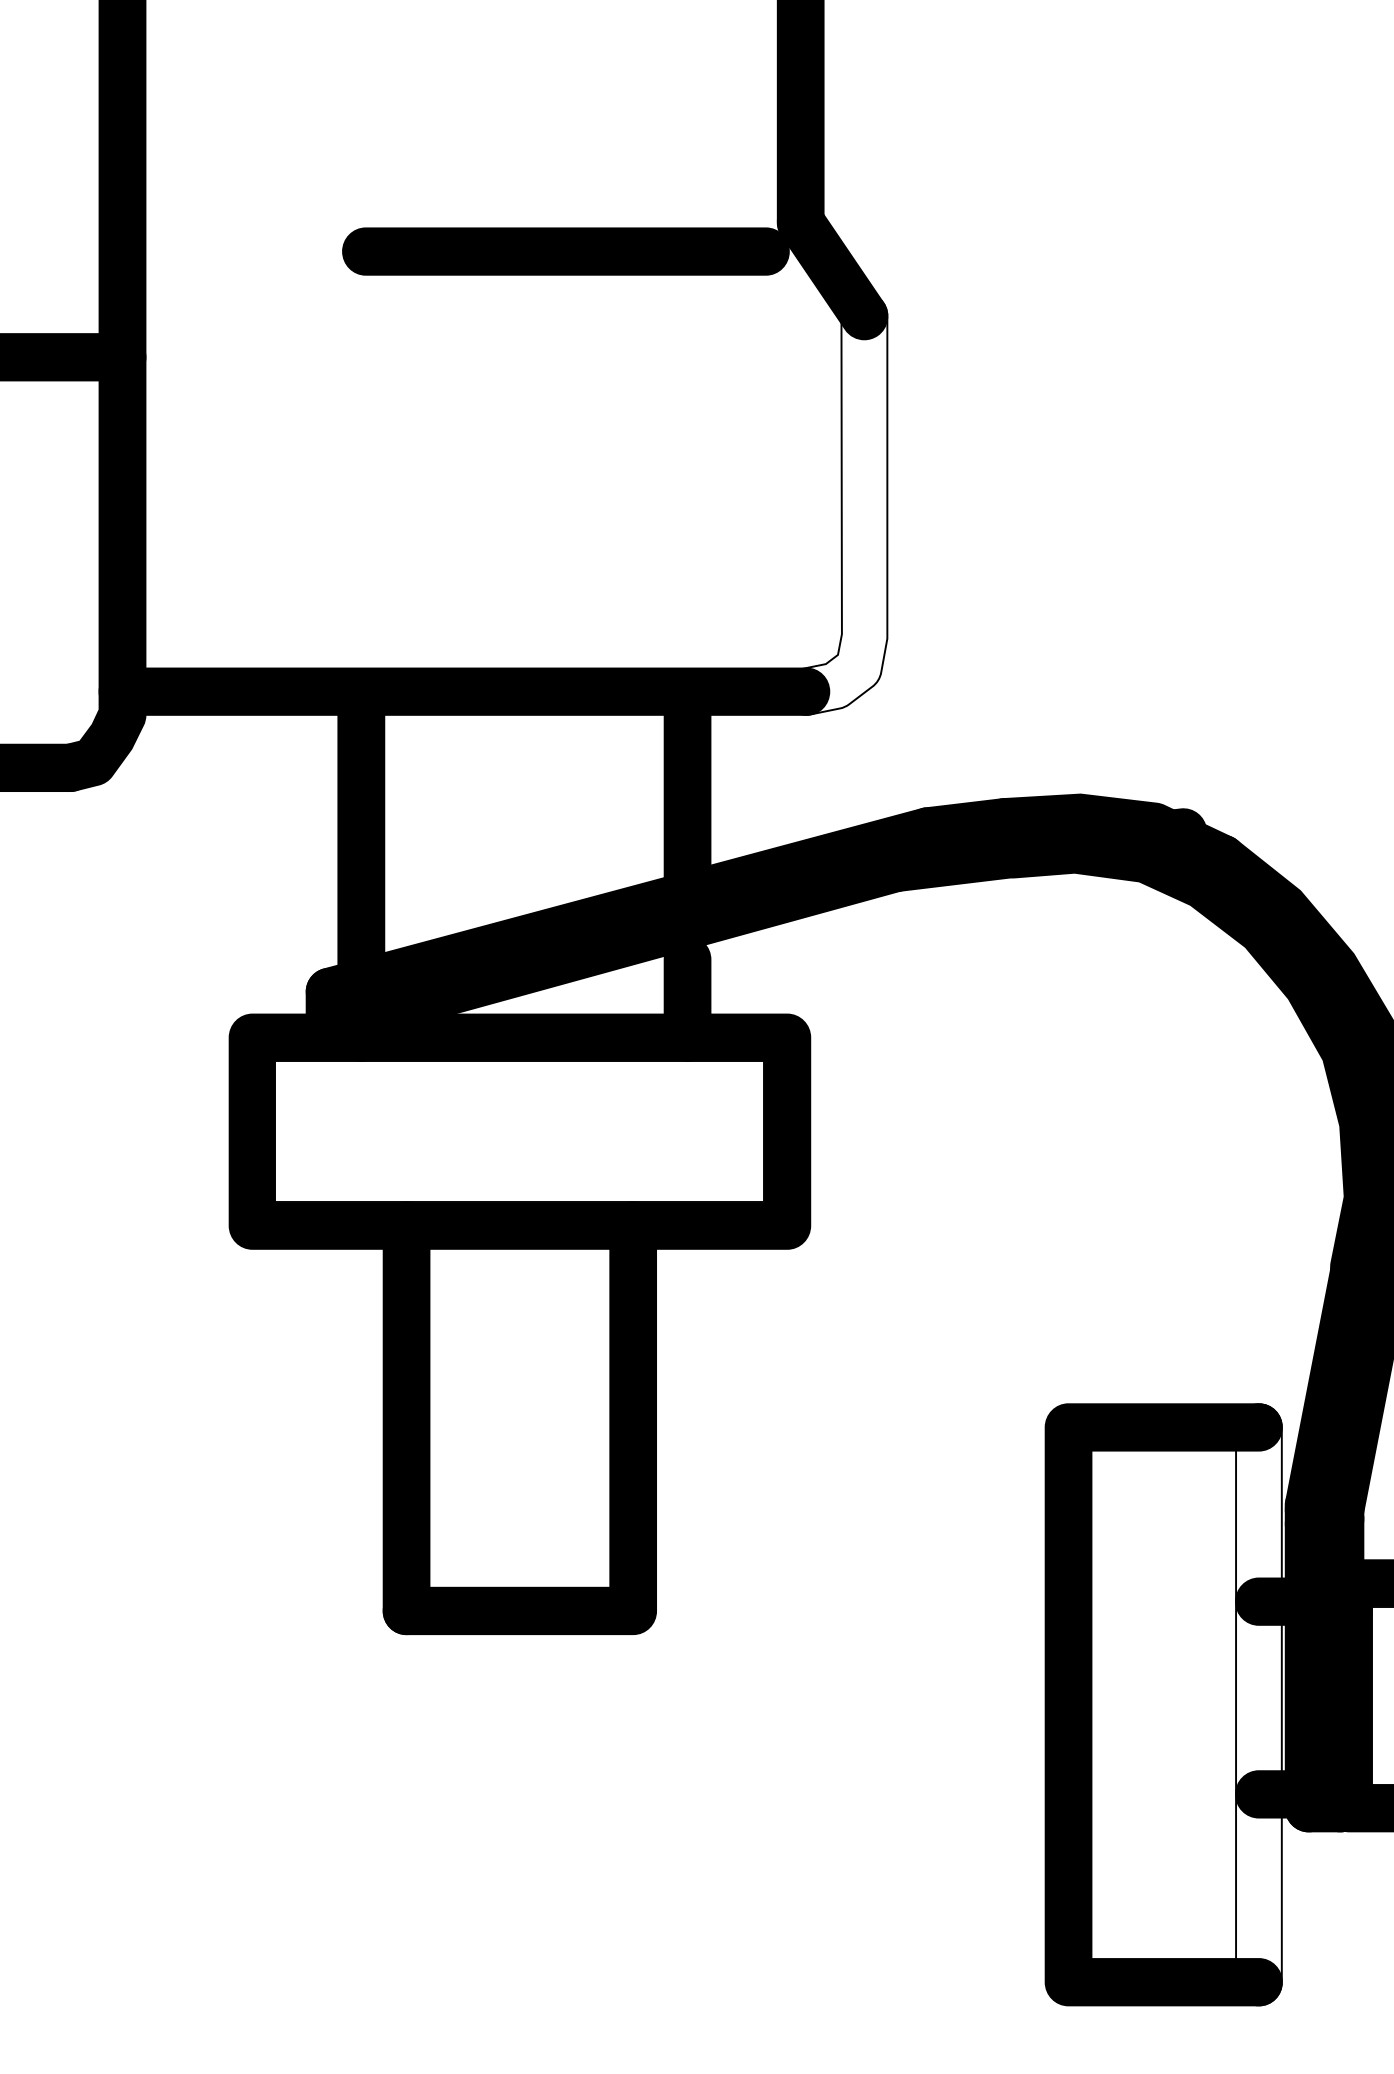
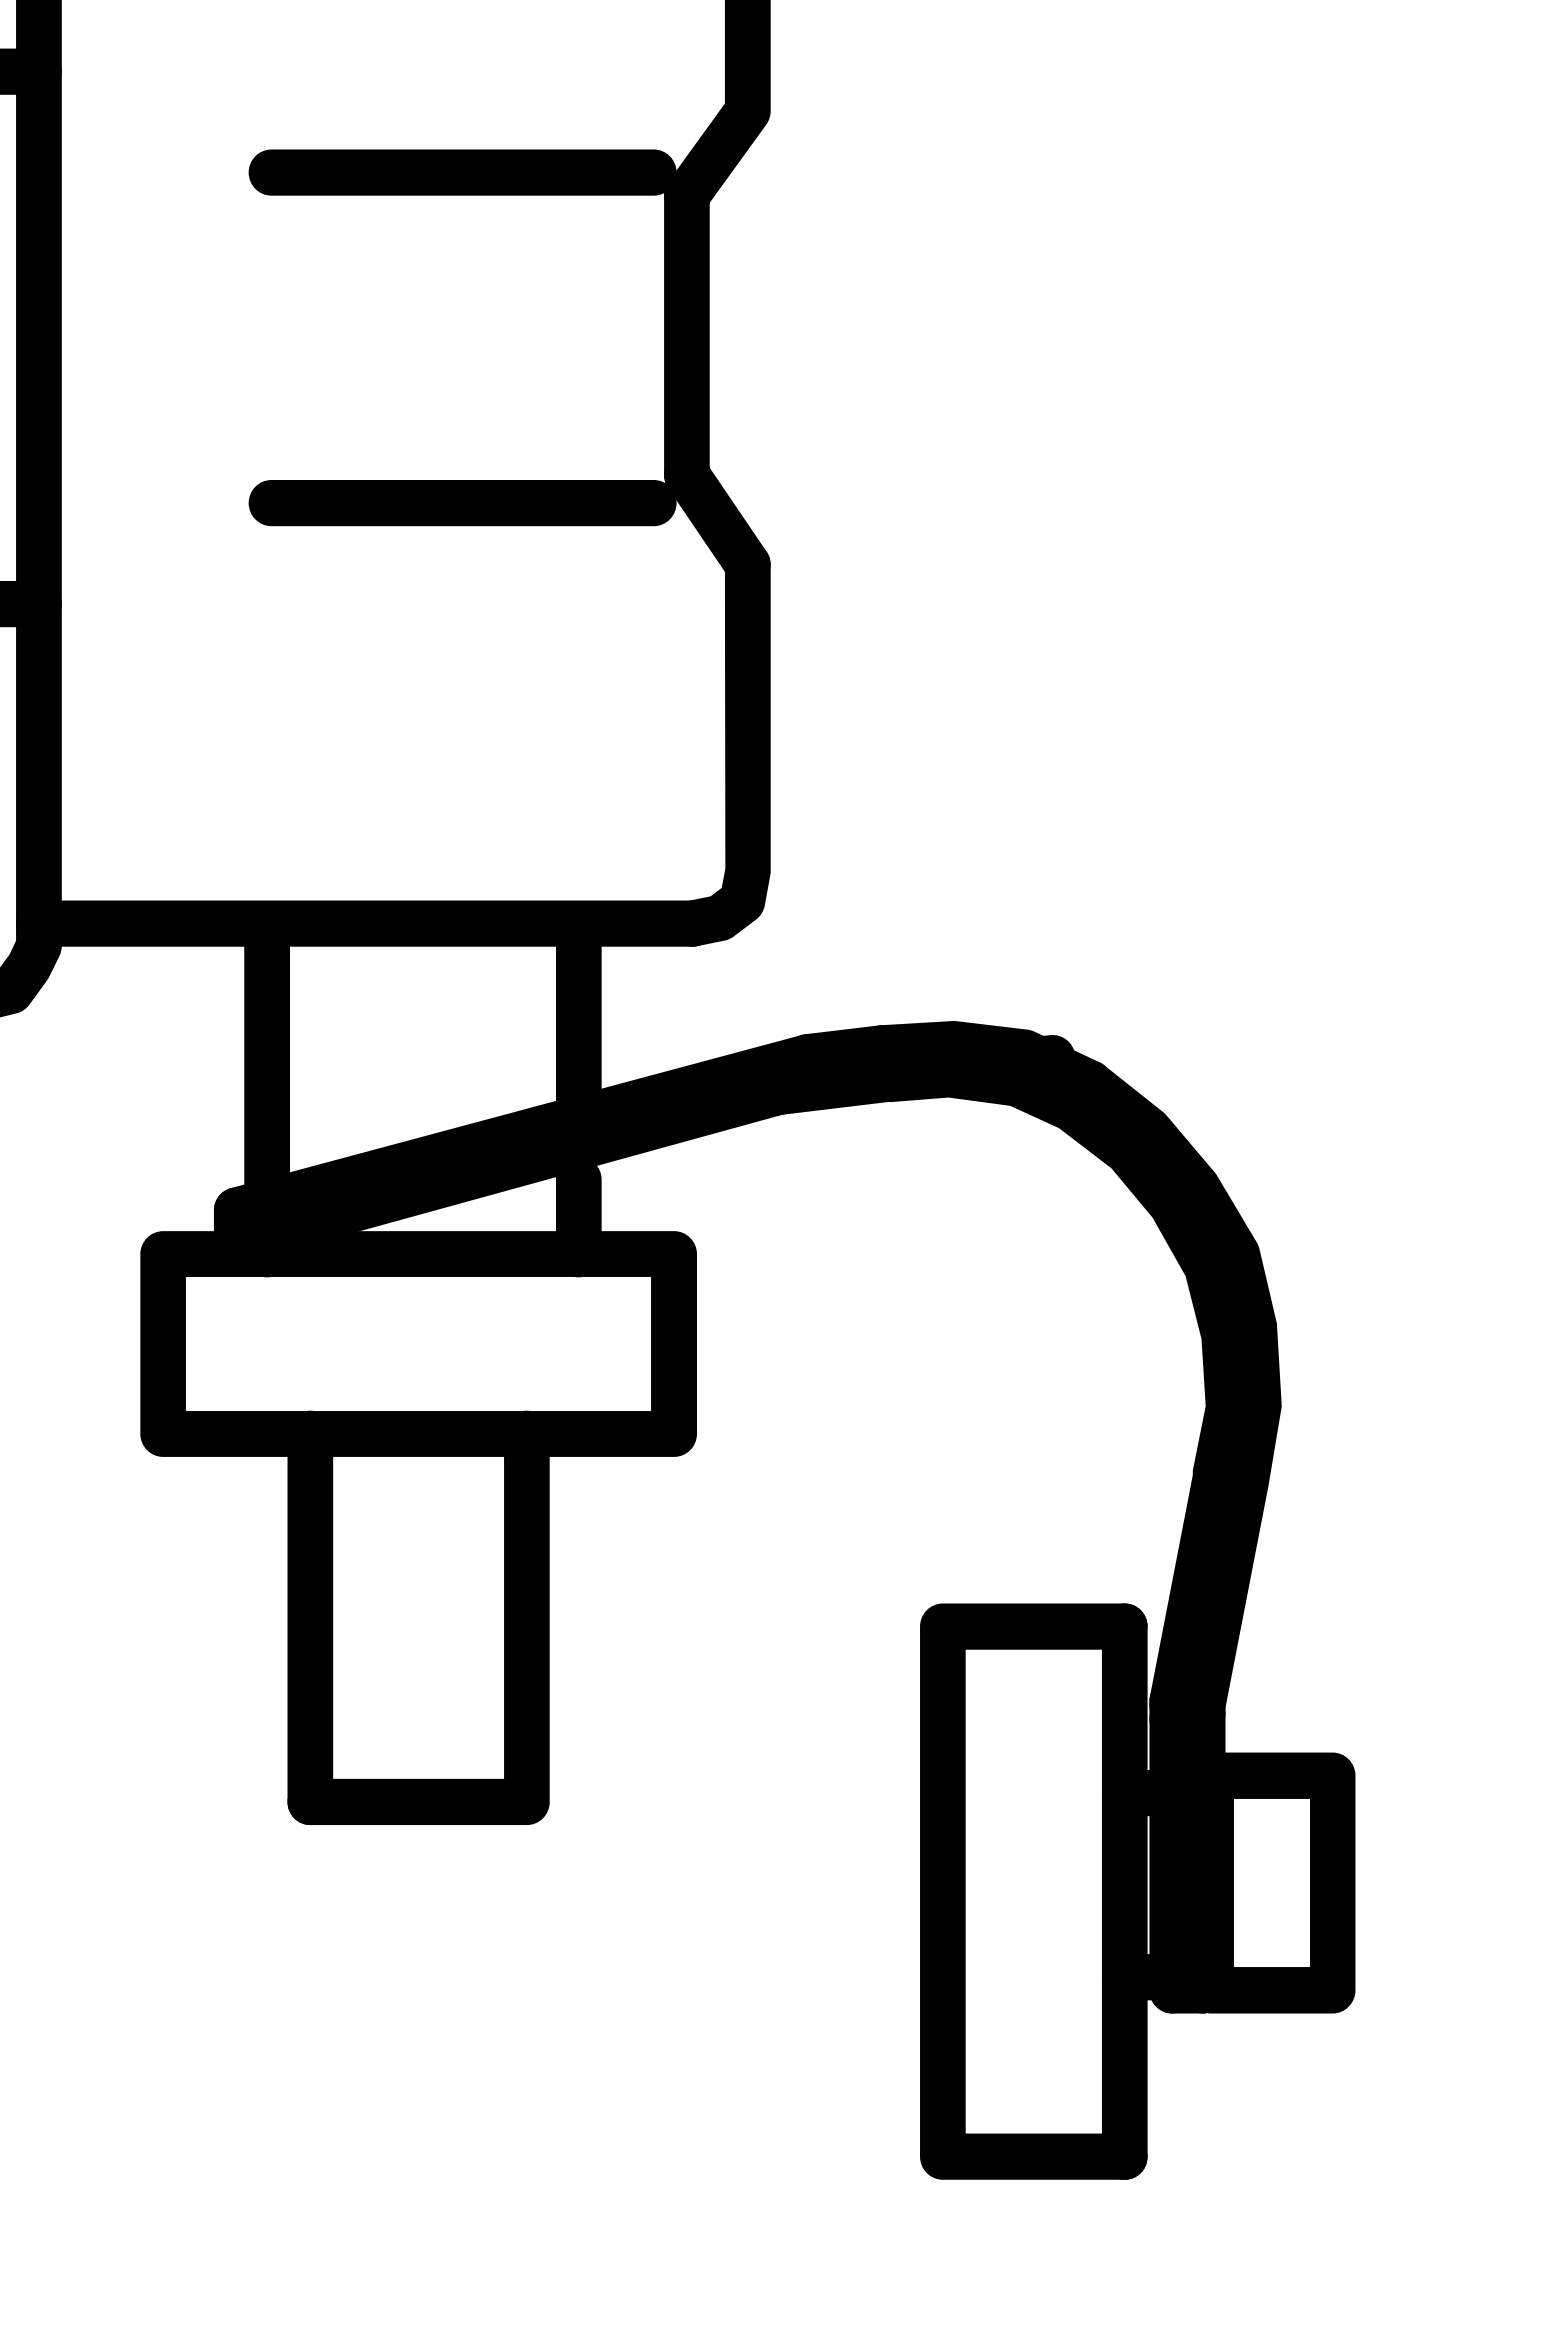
fill: (834, 503) -> (719, 743), added
fill: (1258, 1704) -> (1124, 1891), added

